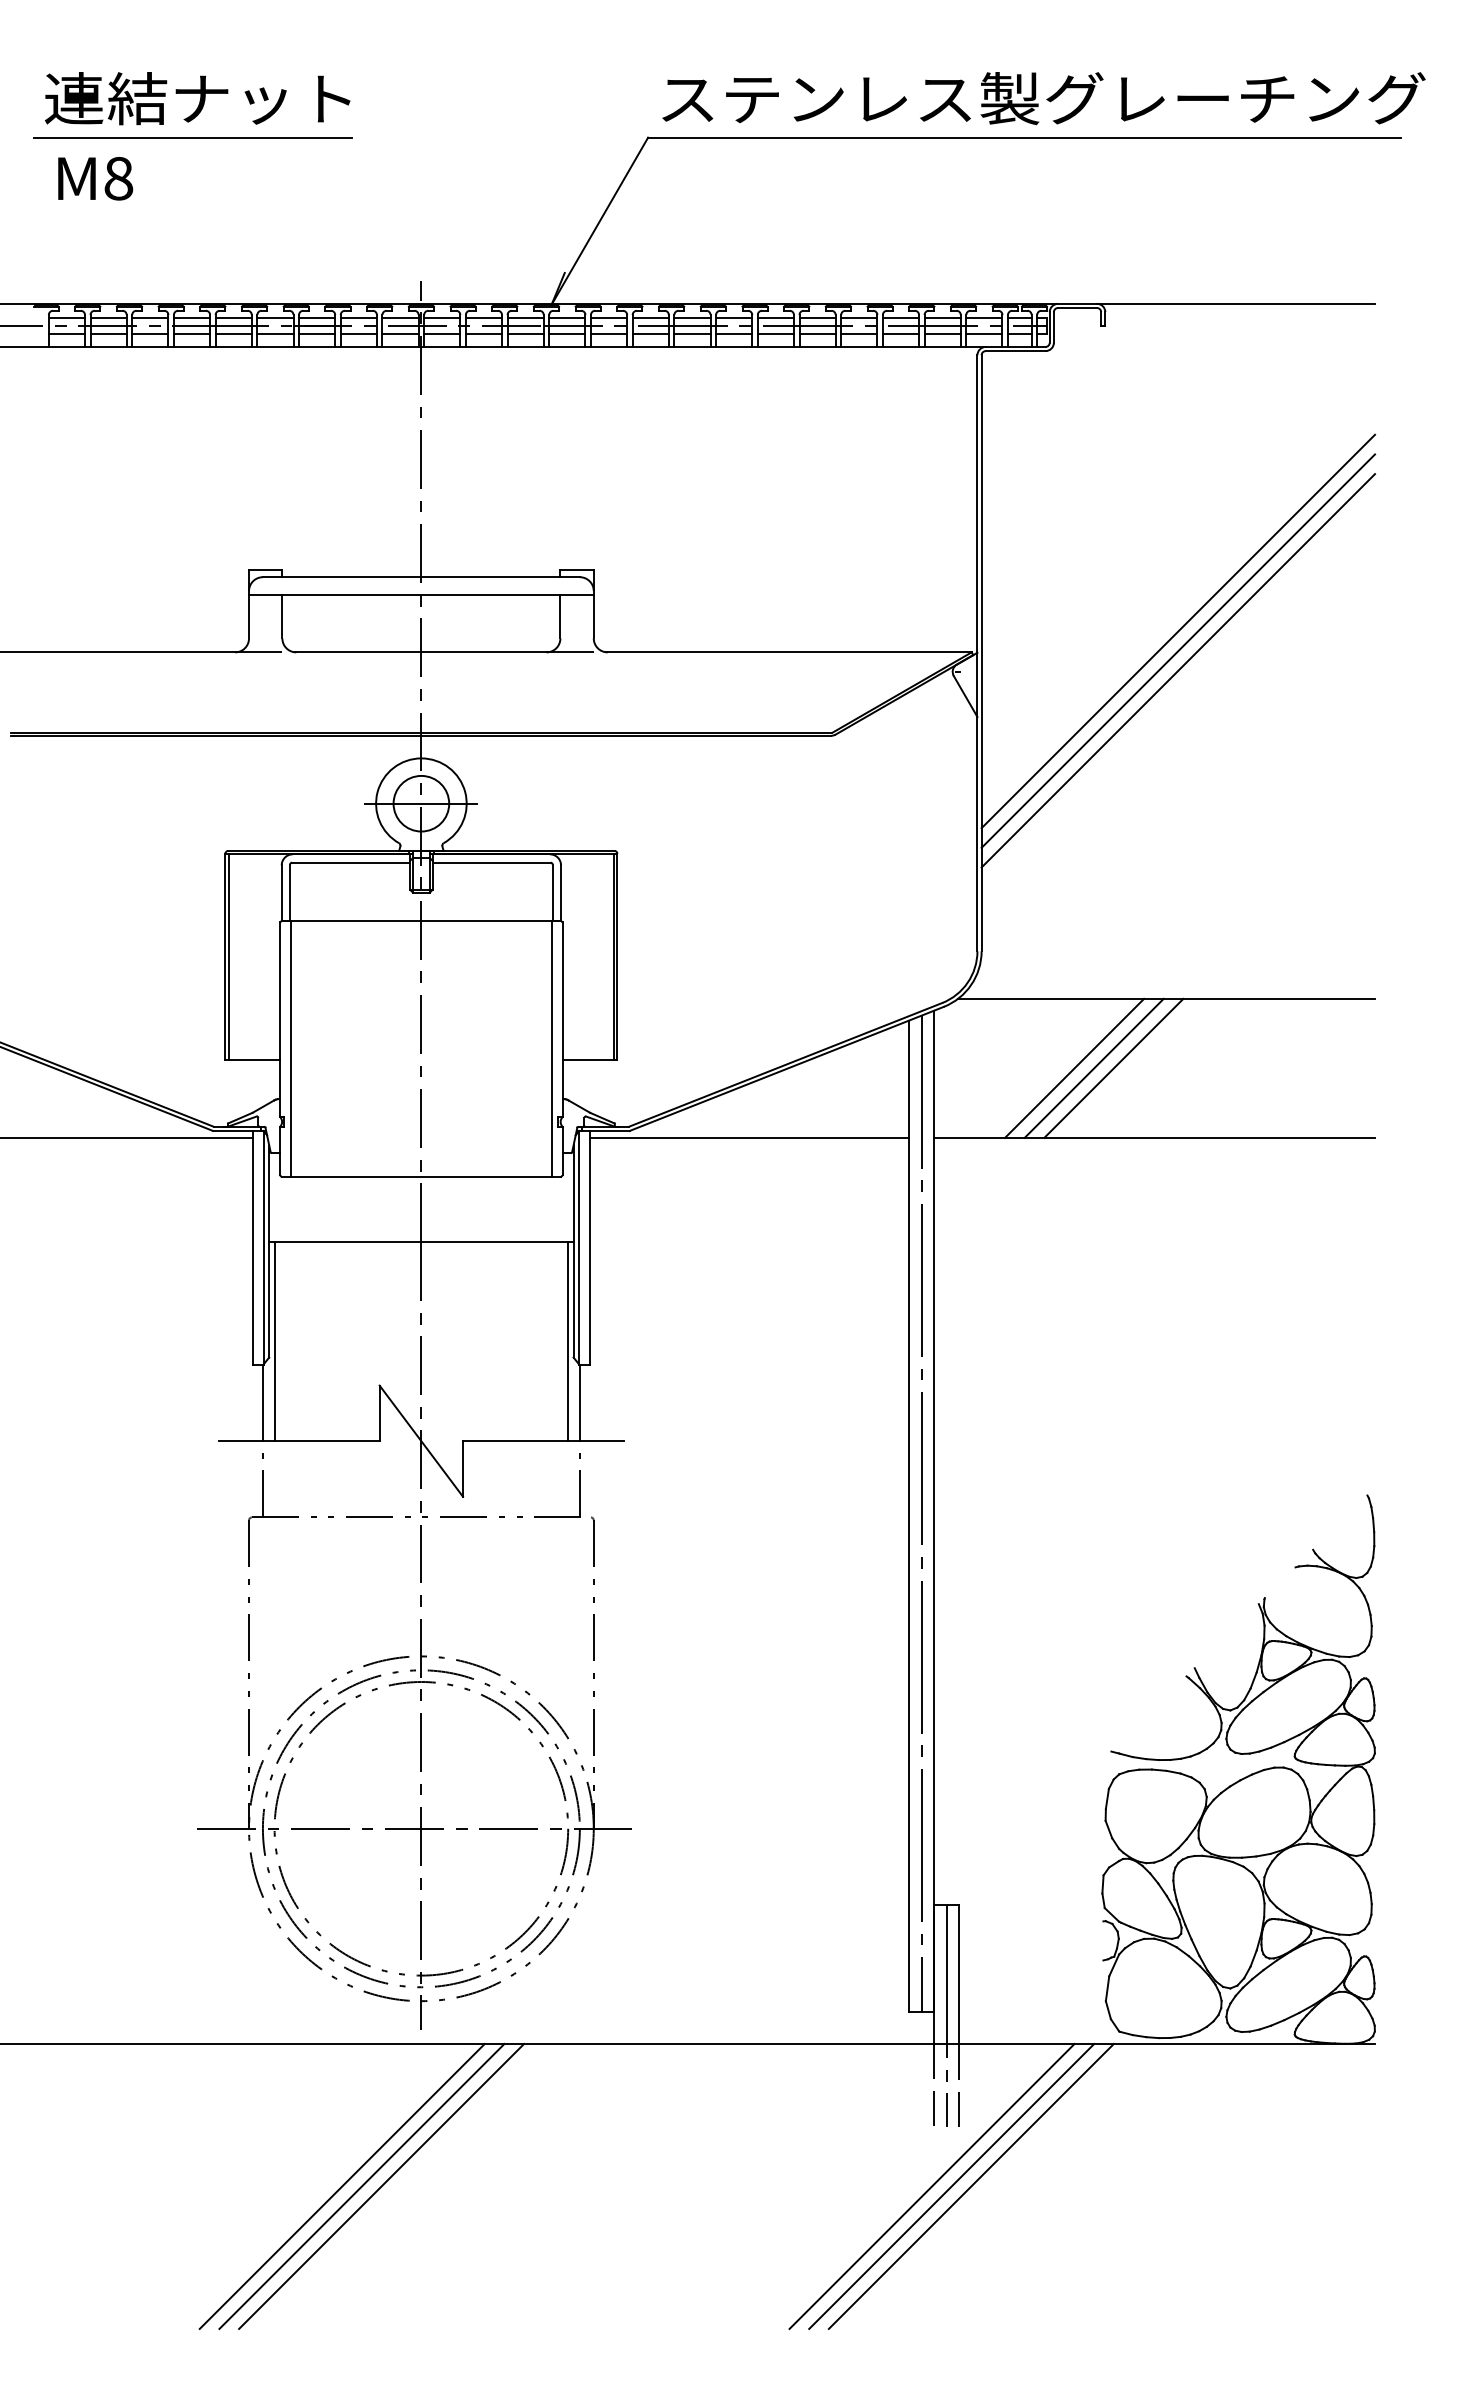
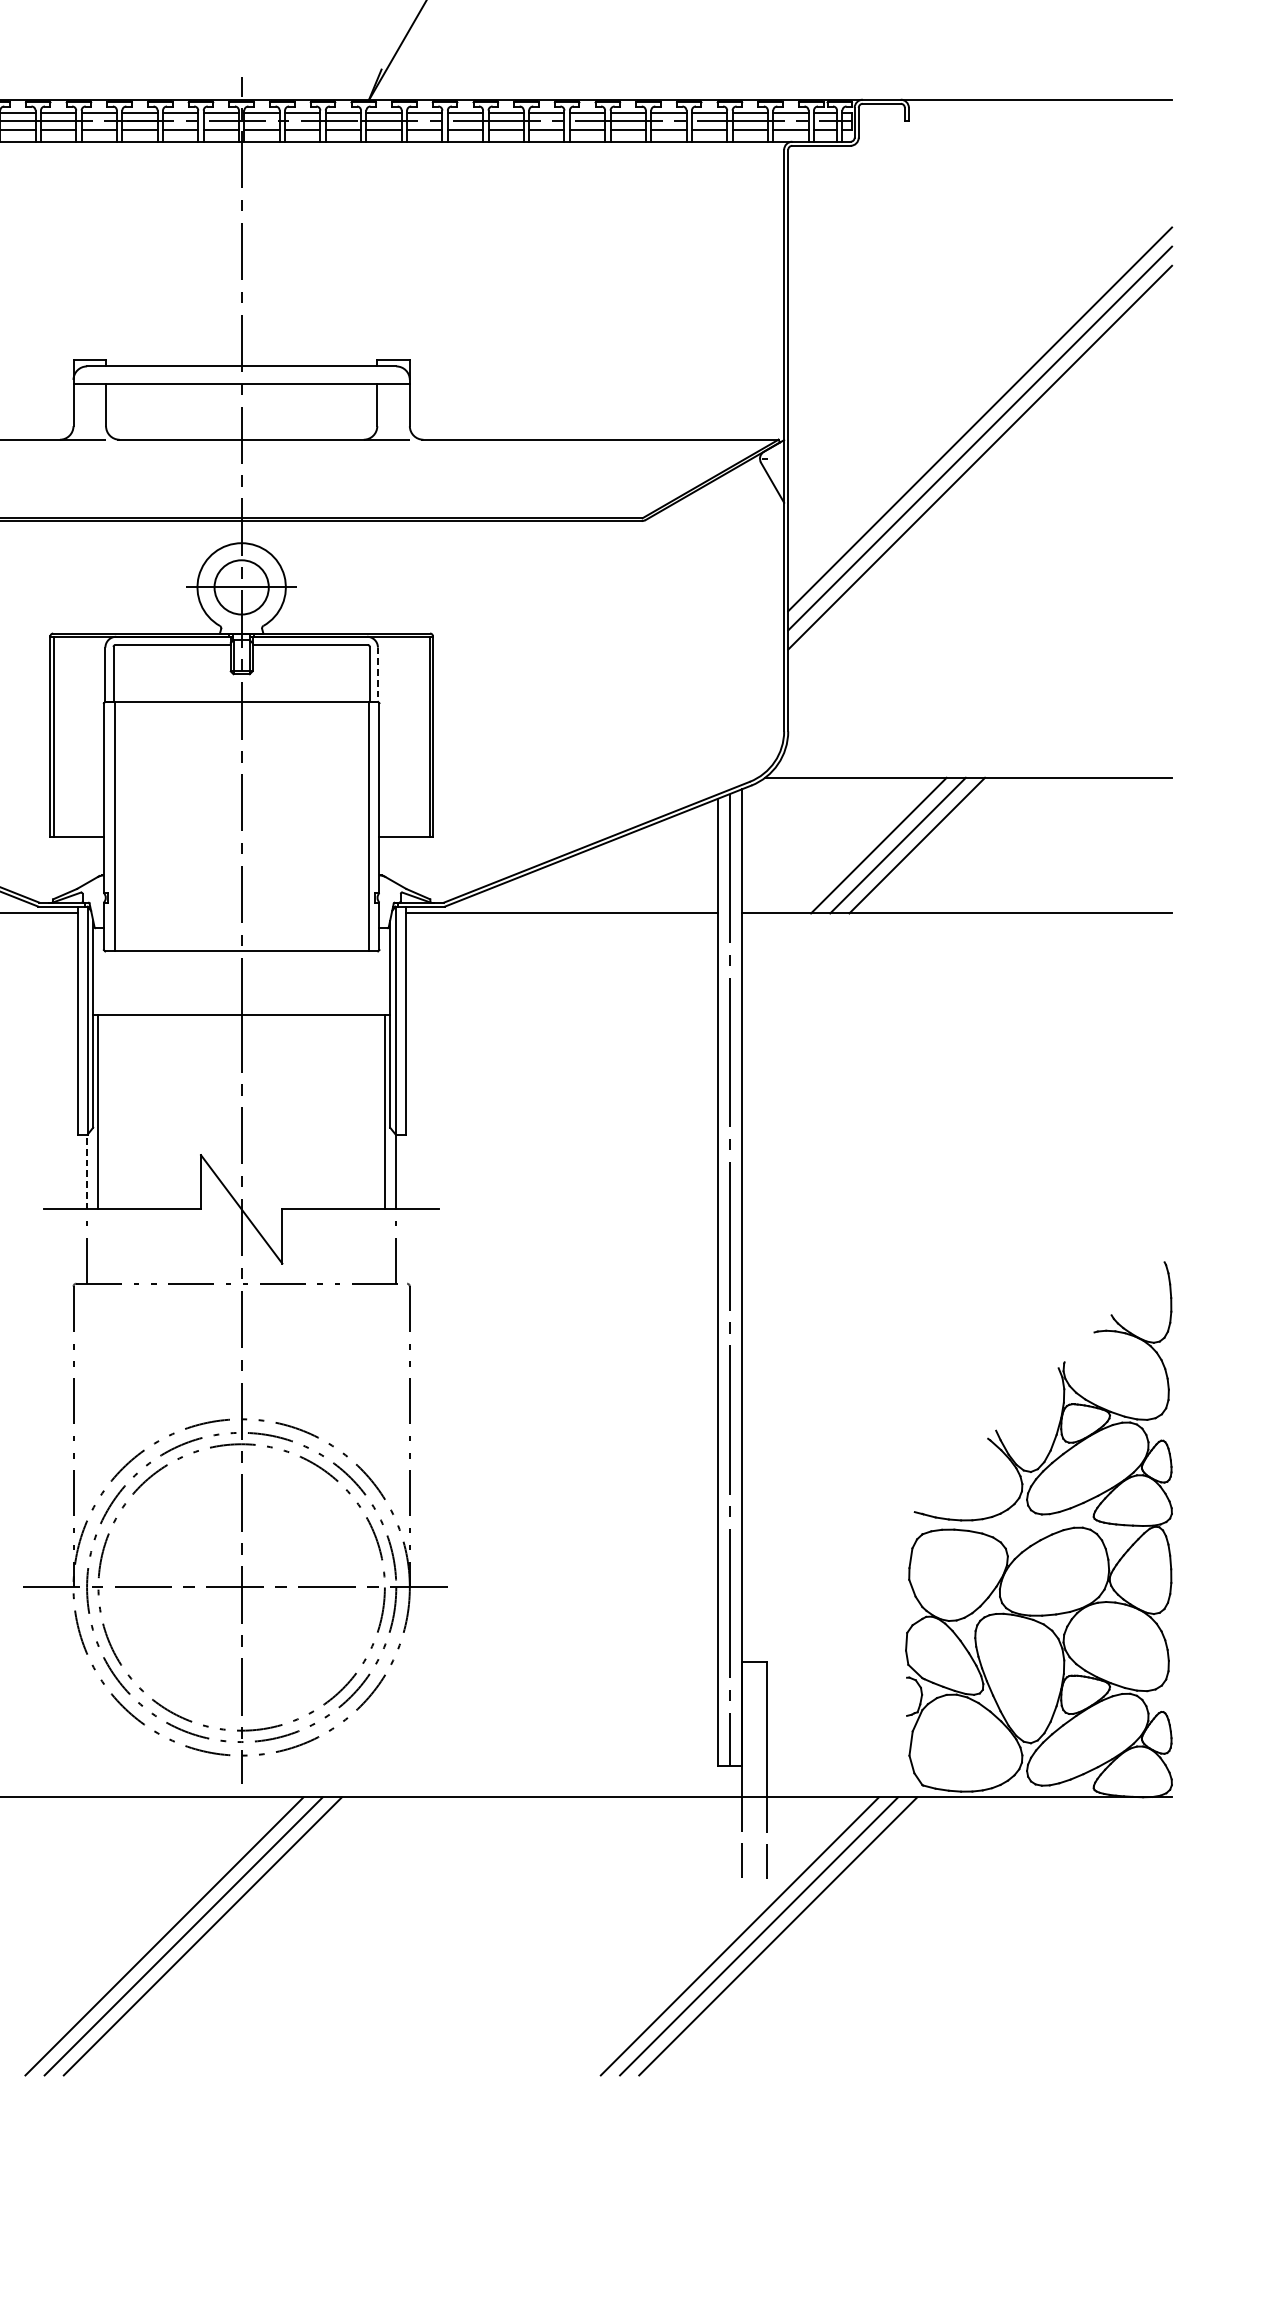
line: (561, 893) -> (378, 674), solid -> dashed
line: (262, 1402) -> (86, 1171), solid -> dashed
line: (946, 2015) -> (753, 1769), removed

